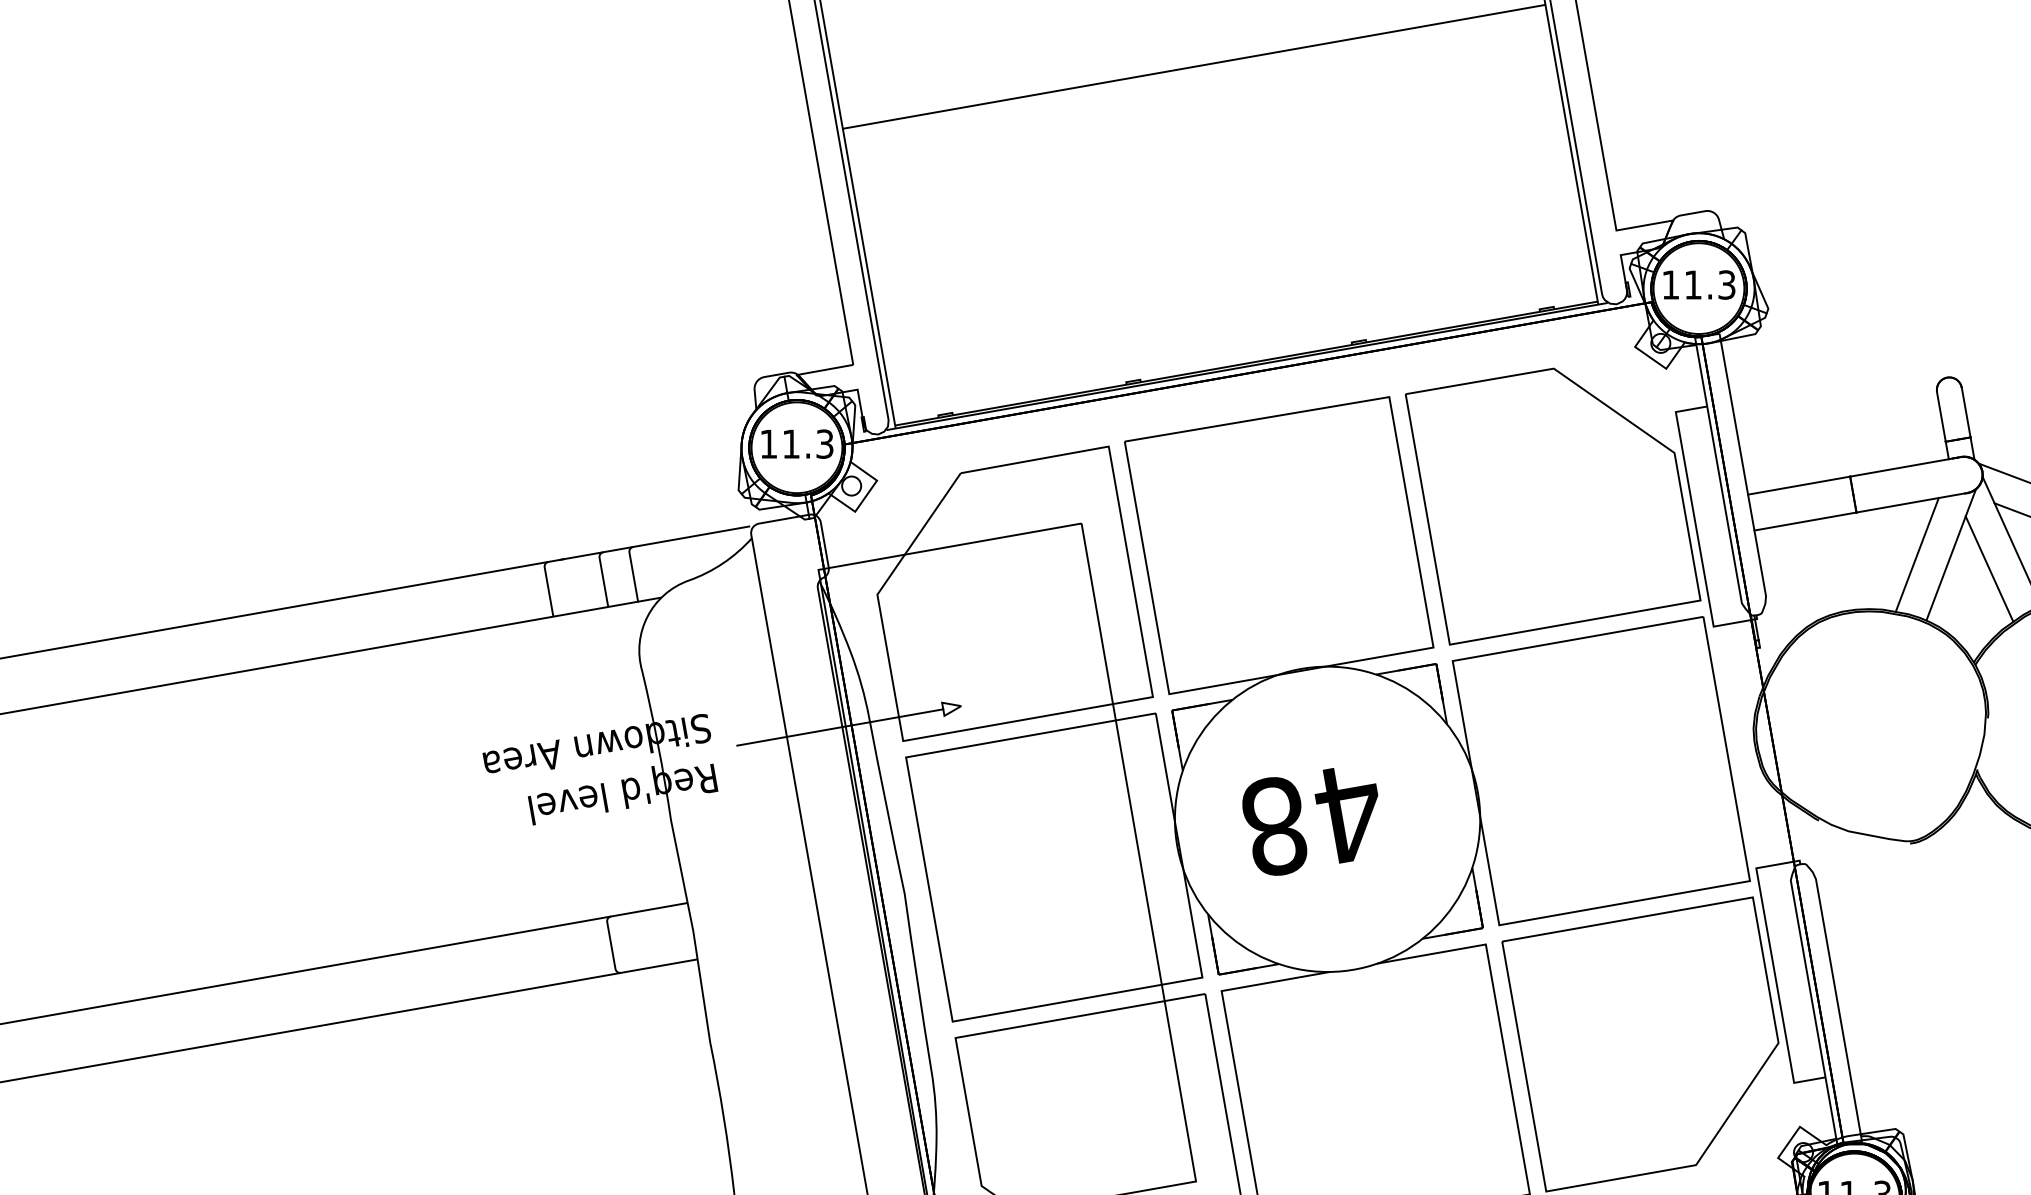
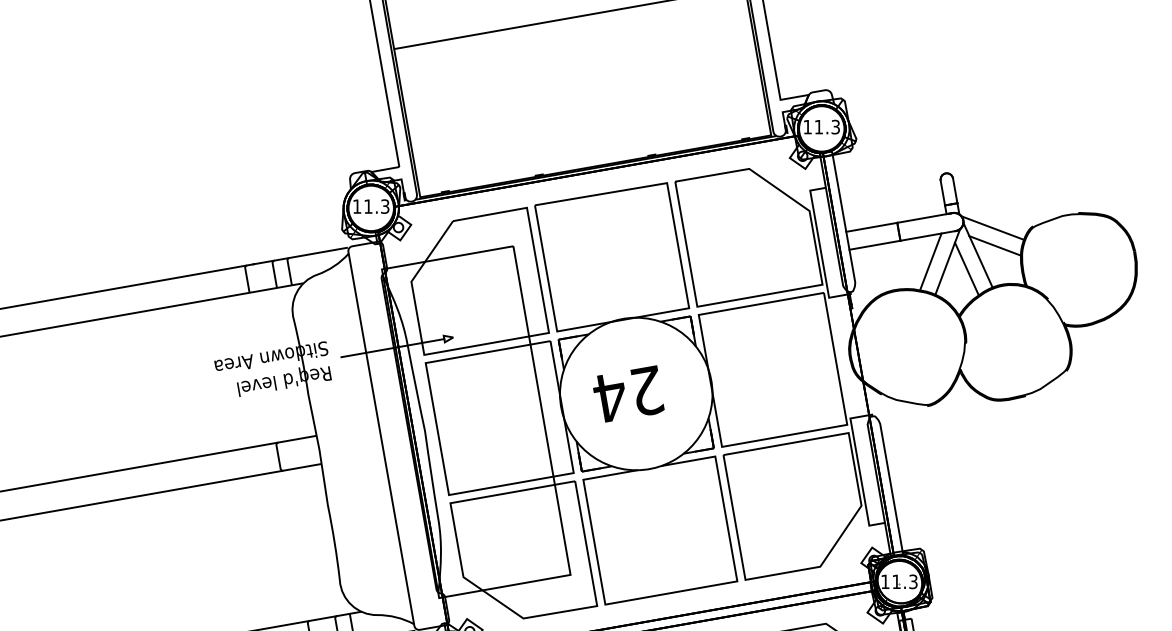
text: (1312, 818) -> (628, 393), 48 -> 24

